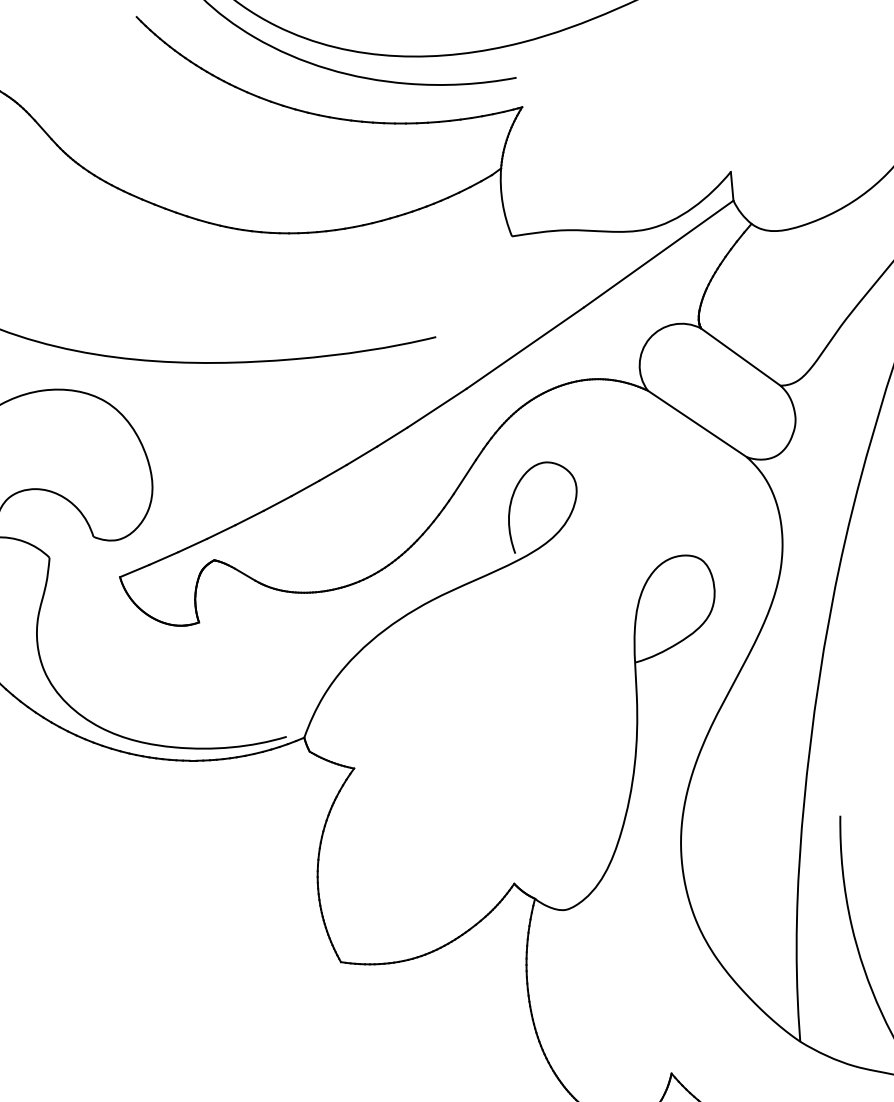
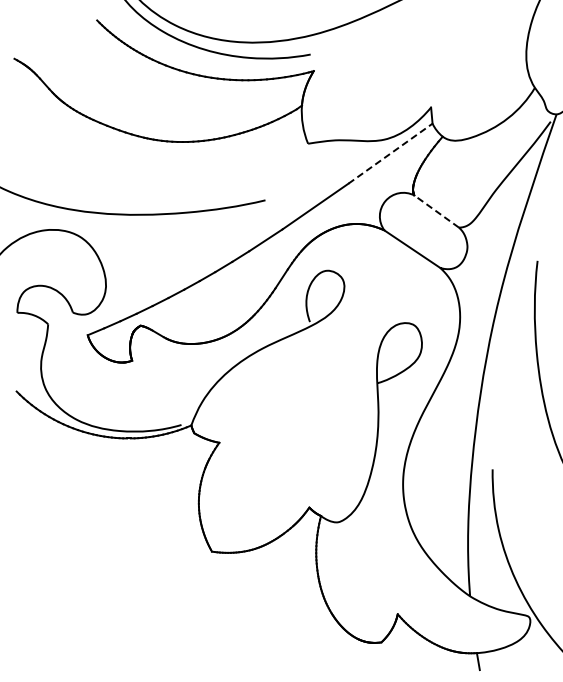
line: (658, 253) -> (390, 153), solid -> dashed
line: (740, 356) -> (436, 211), solid -> dashed

